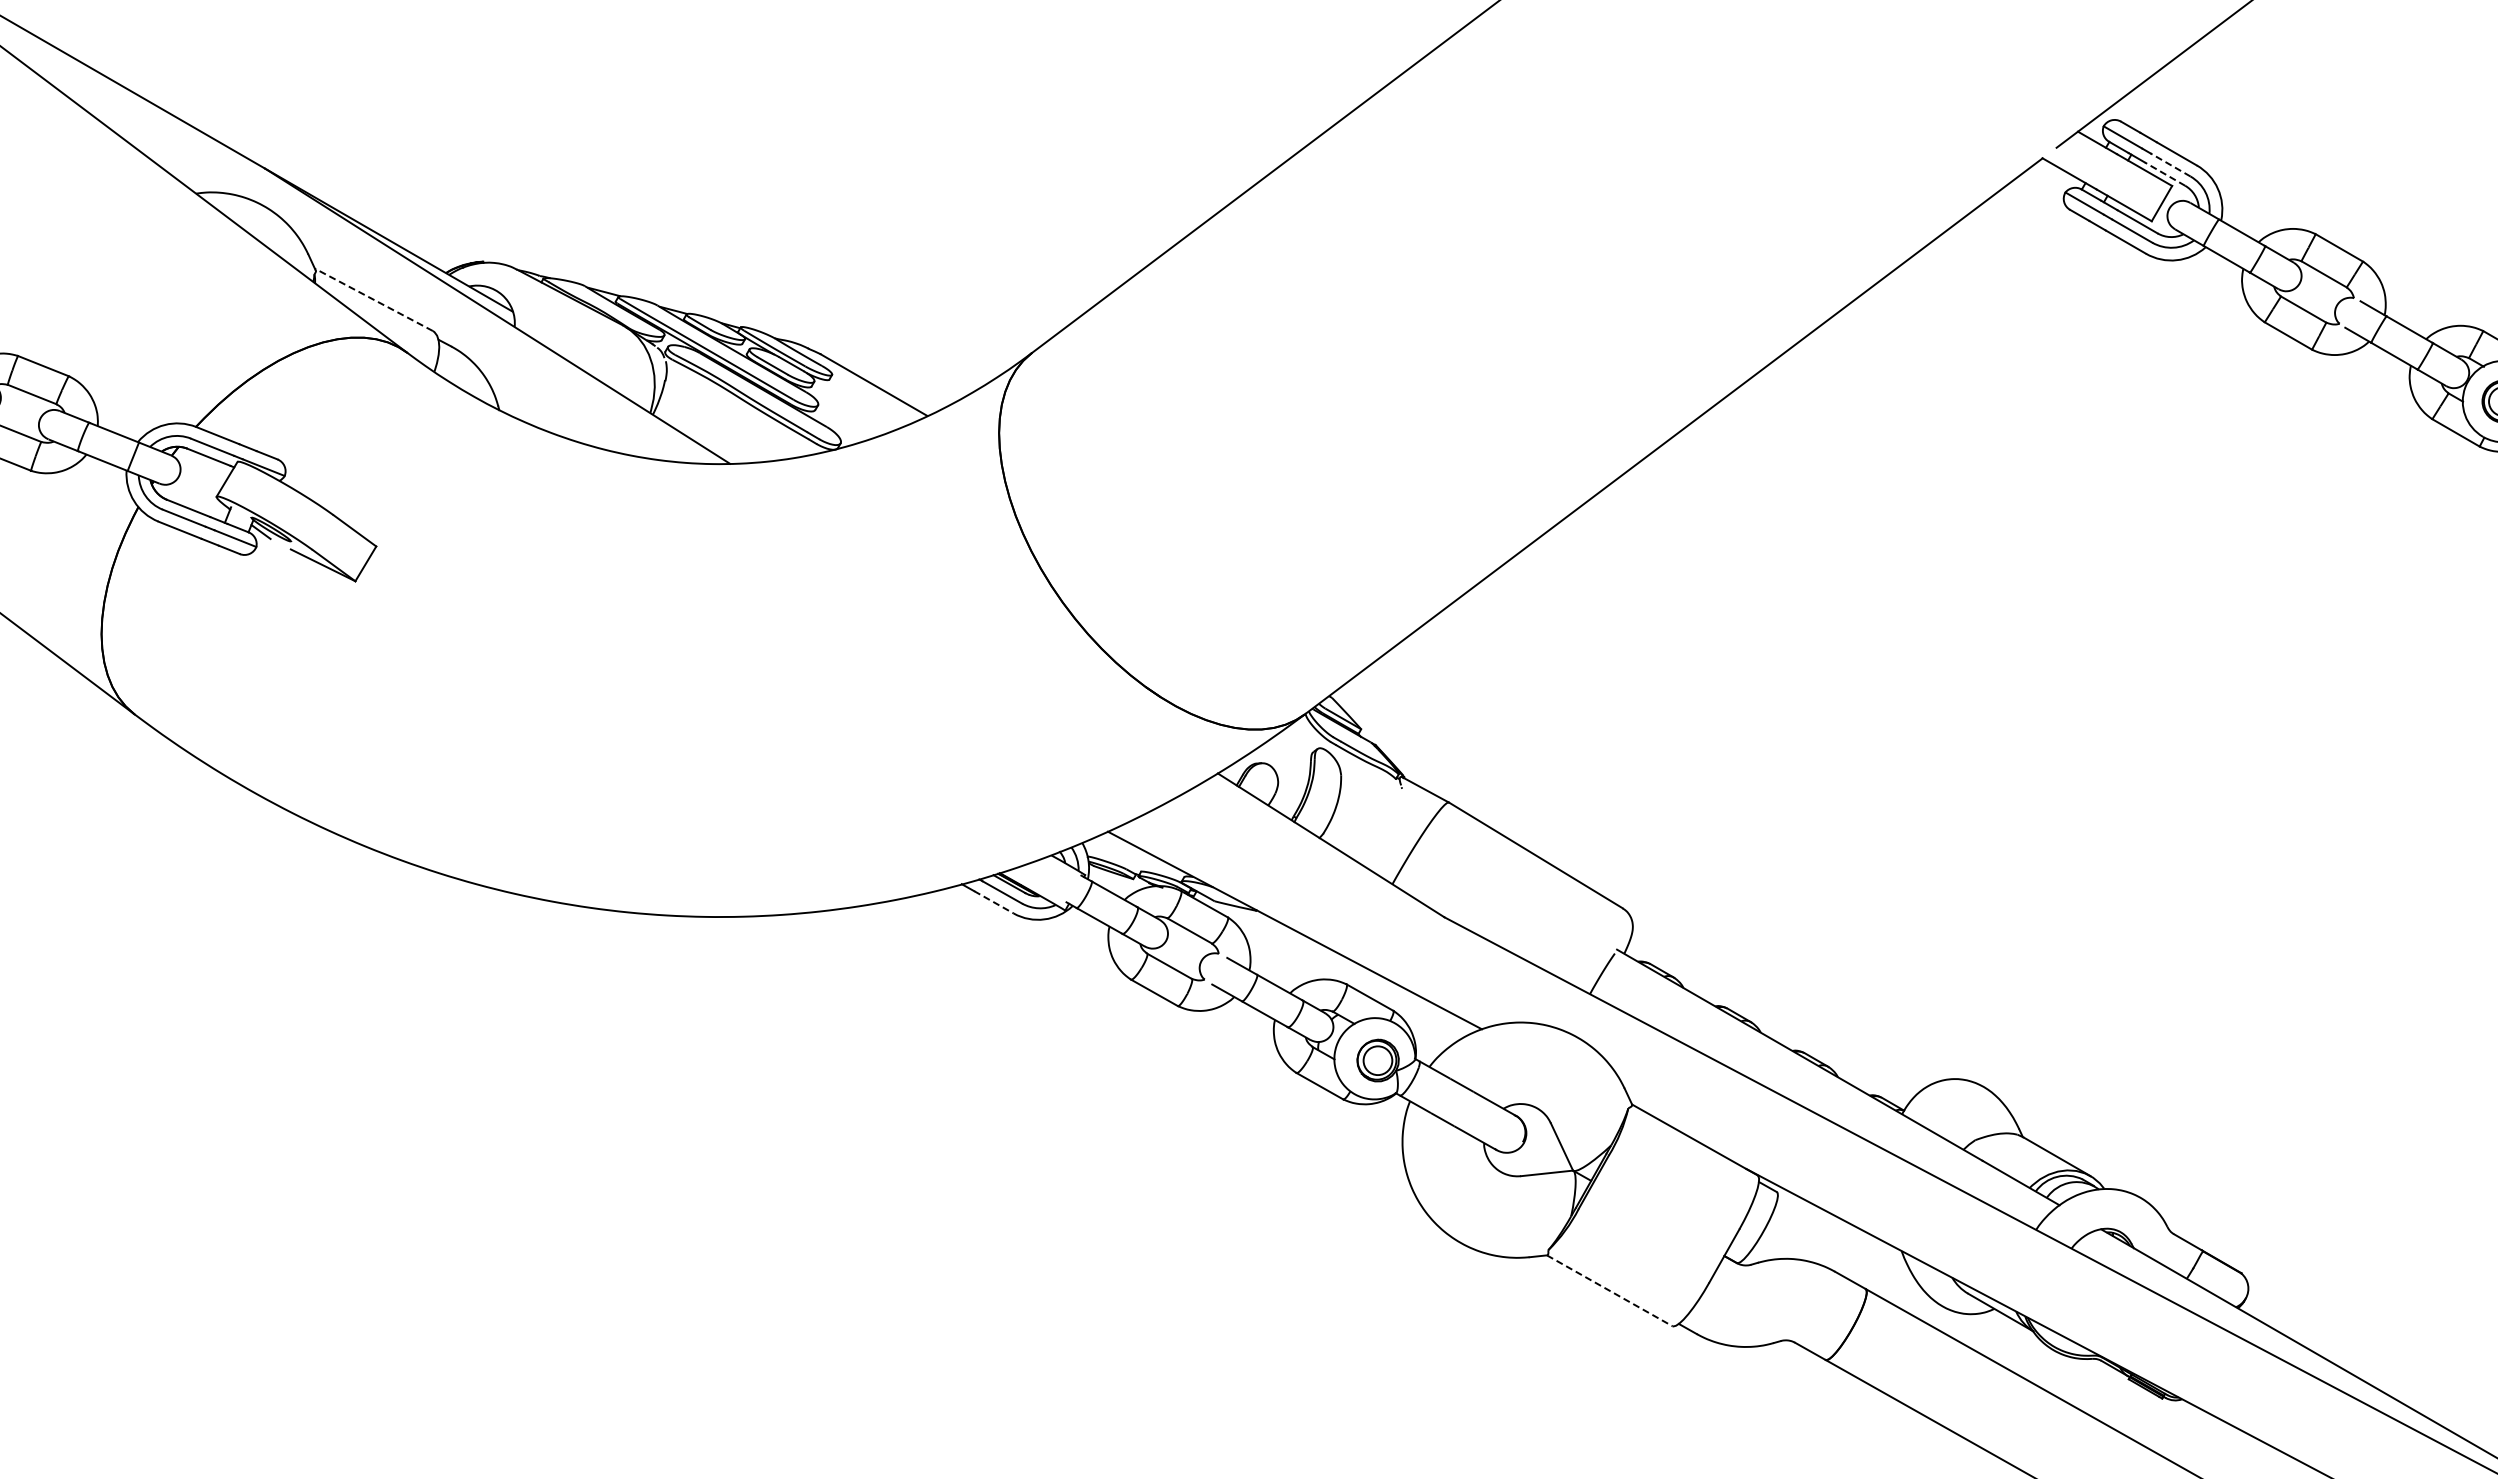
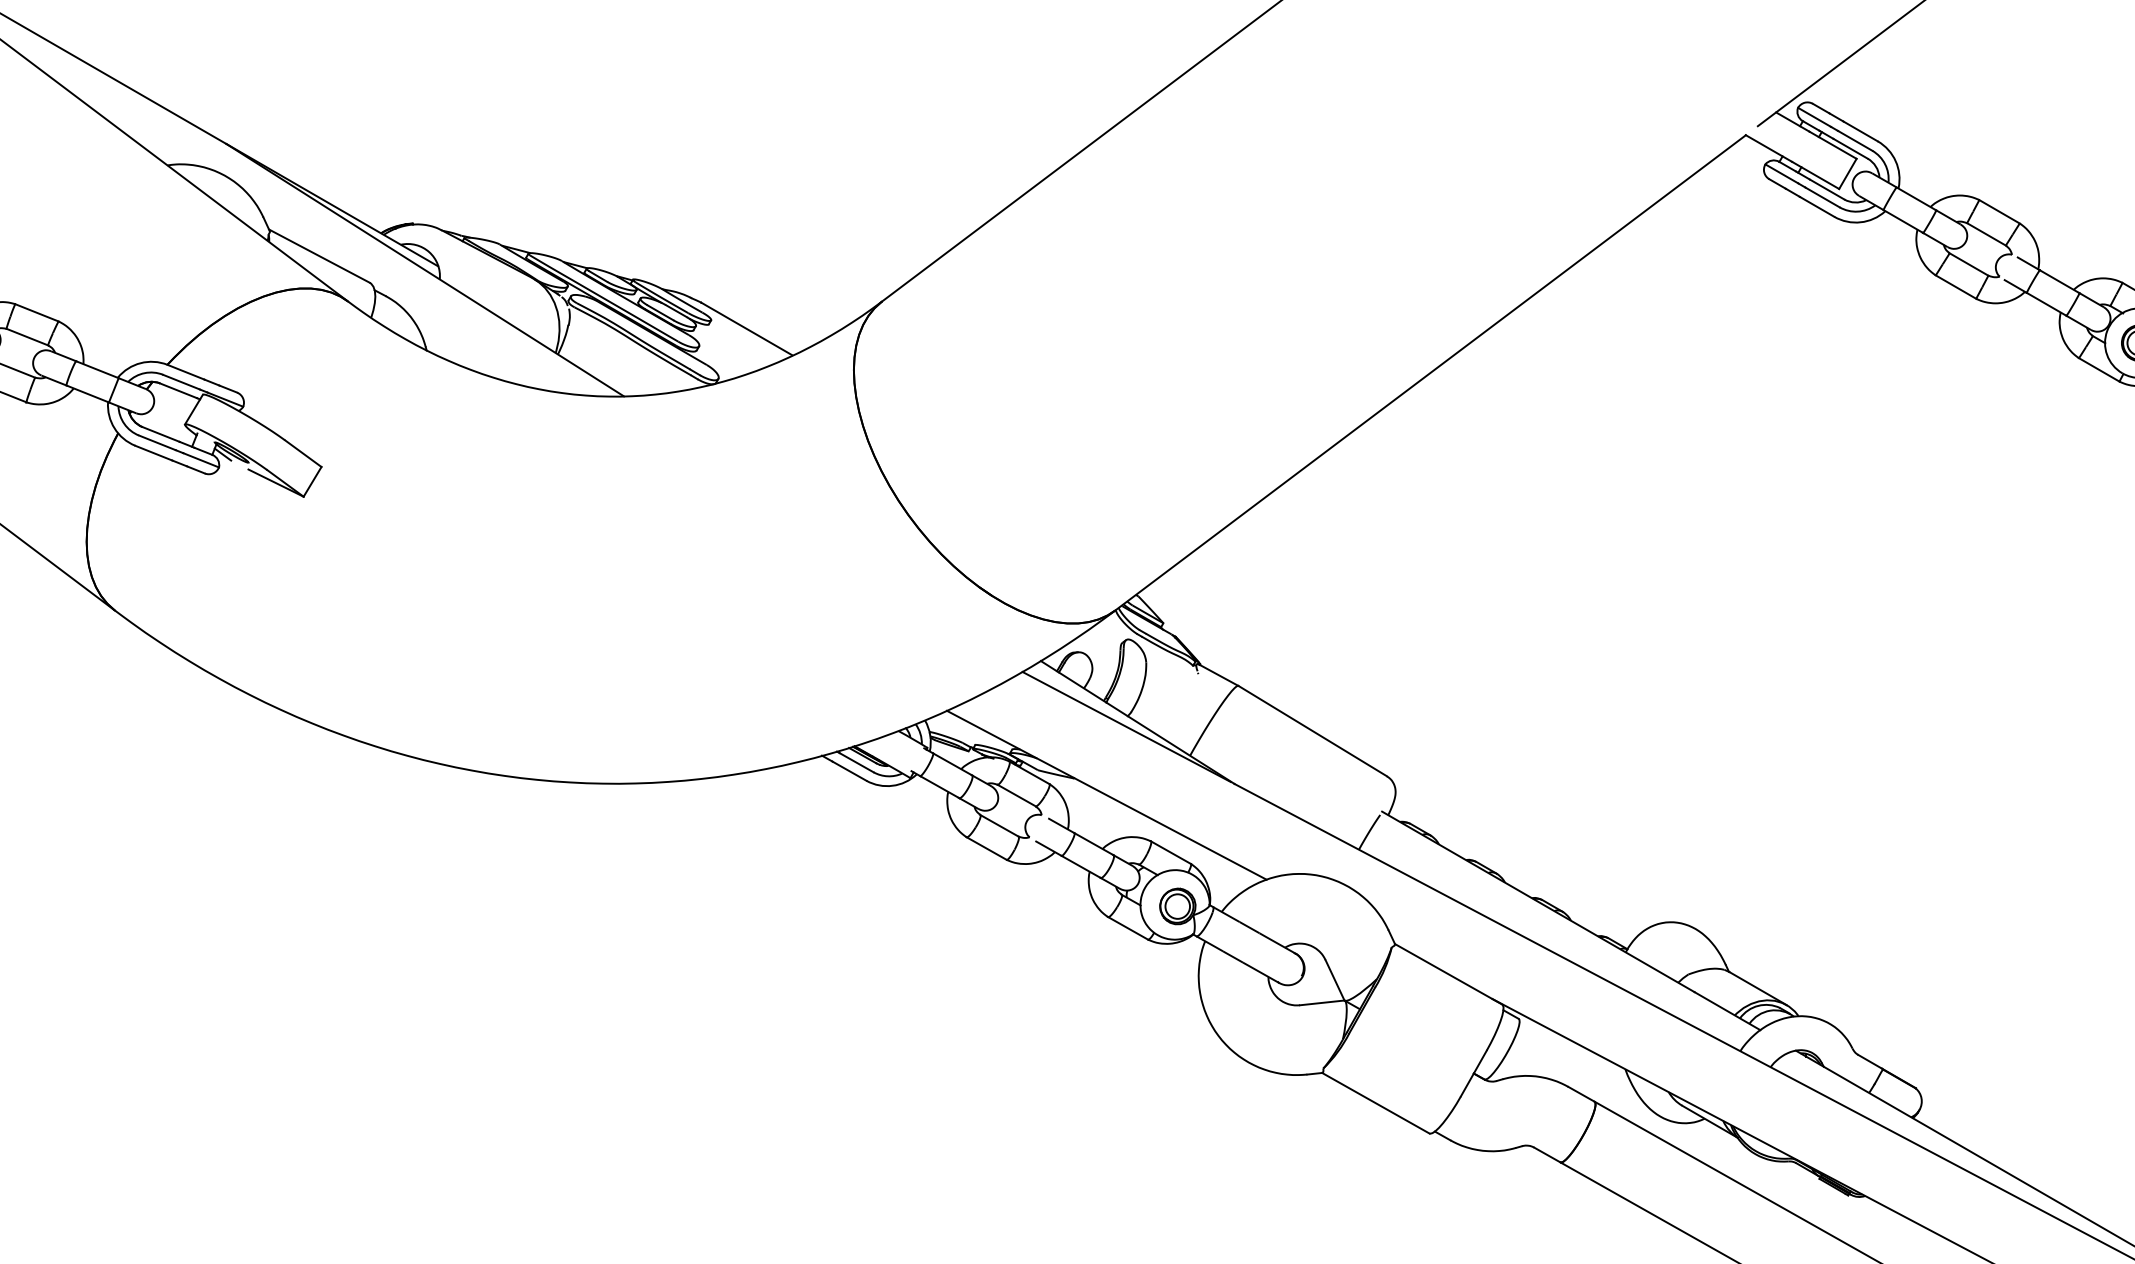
line: (2170, 164) -> (1855, 140), dashed -> solid
line: (2164, 173) -> (1850, 148), dashed -> solid
line: (373, 299) -> (319, 255), dashed -> solid
line: (1318, 850) -> (1126, 726), added
line: (993, 902) -> (849, 771), dashed -> solid
line: (1610, 1291) -> (1376, 1103), dashed -> solid

